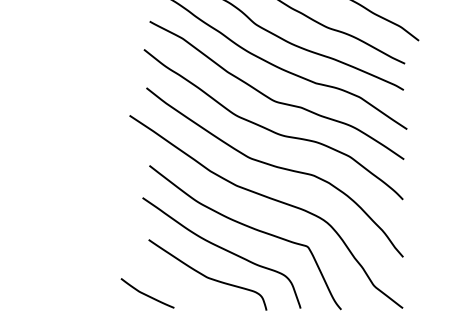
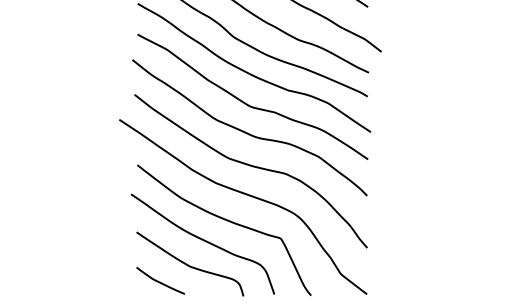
curve: (147, 294) -> (160, 281), moved

